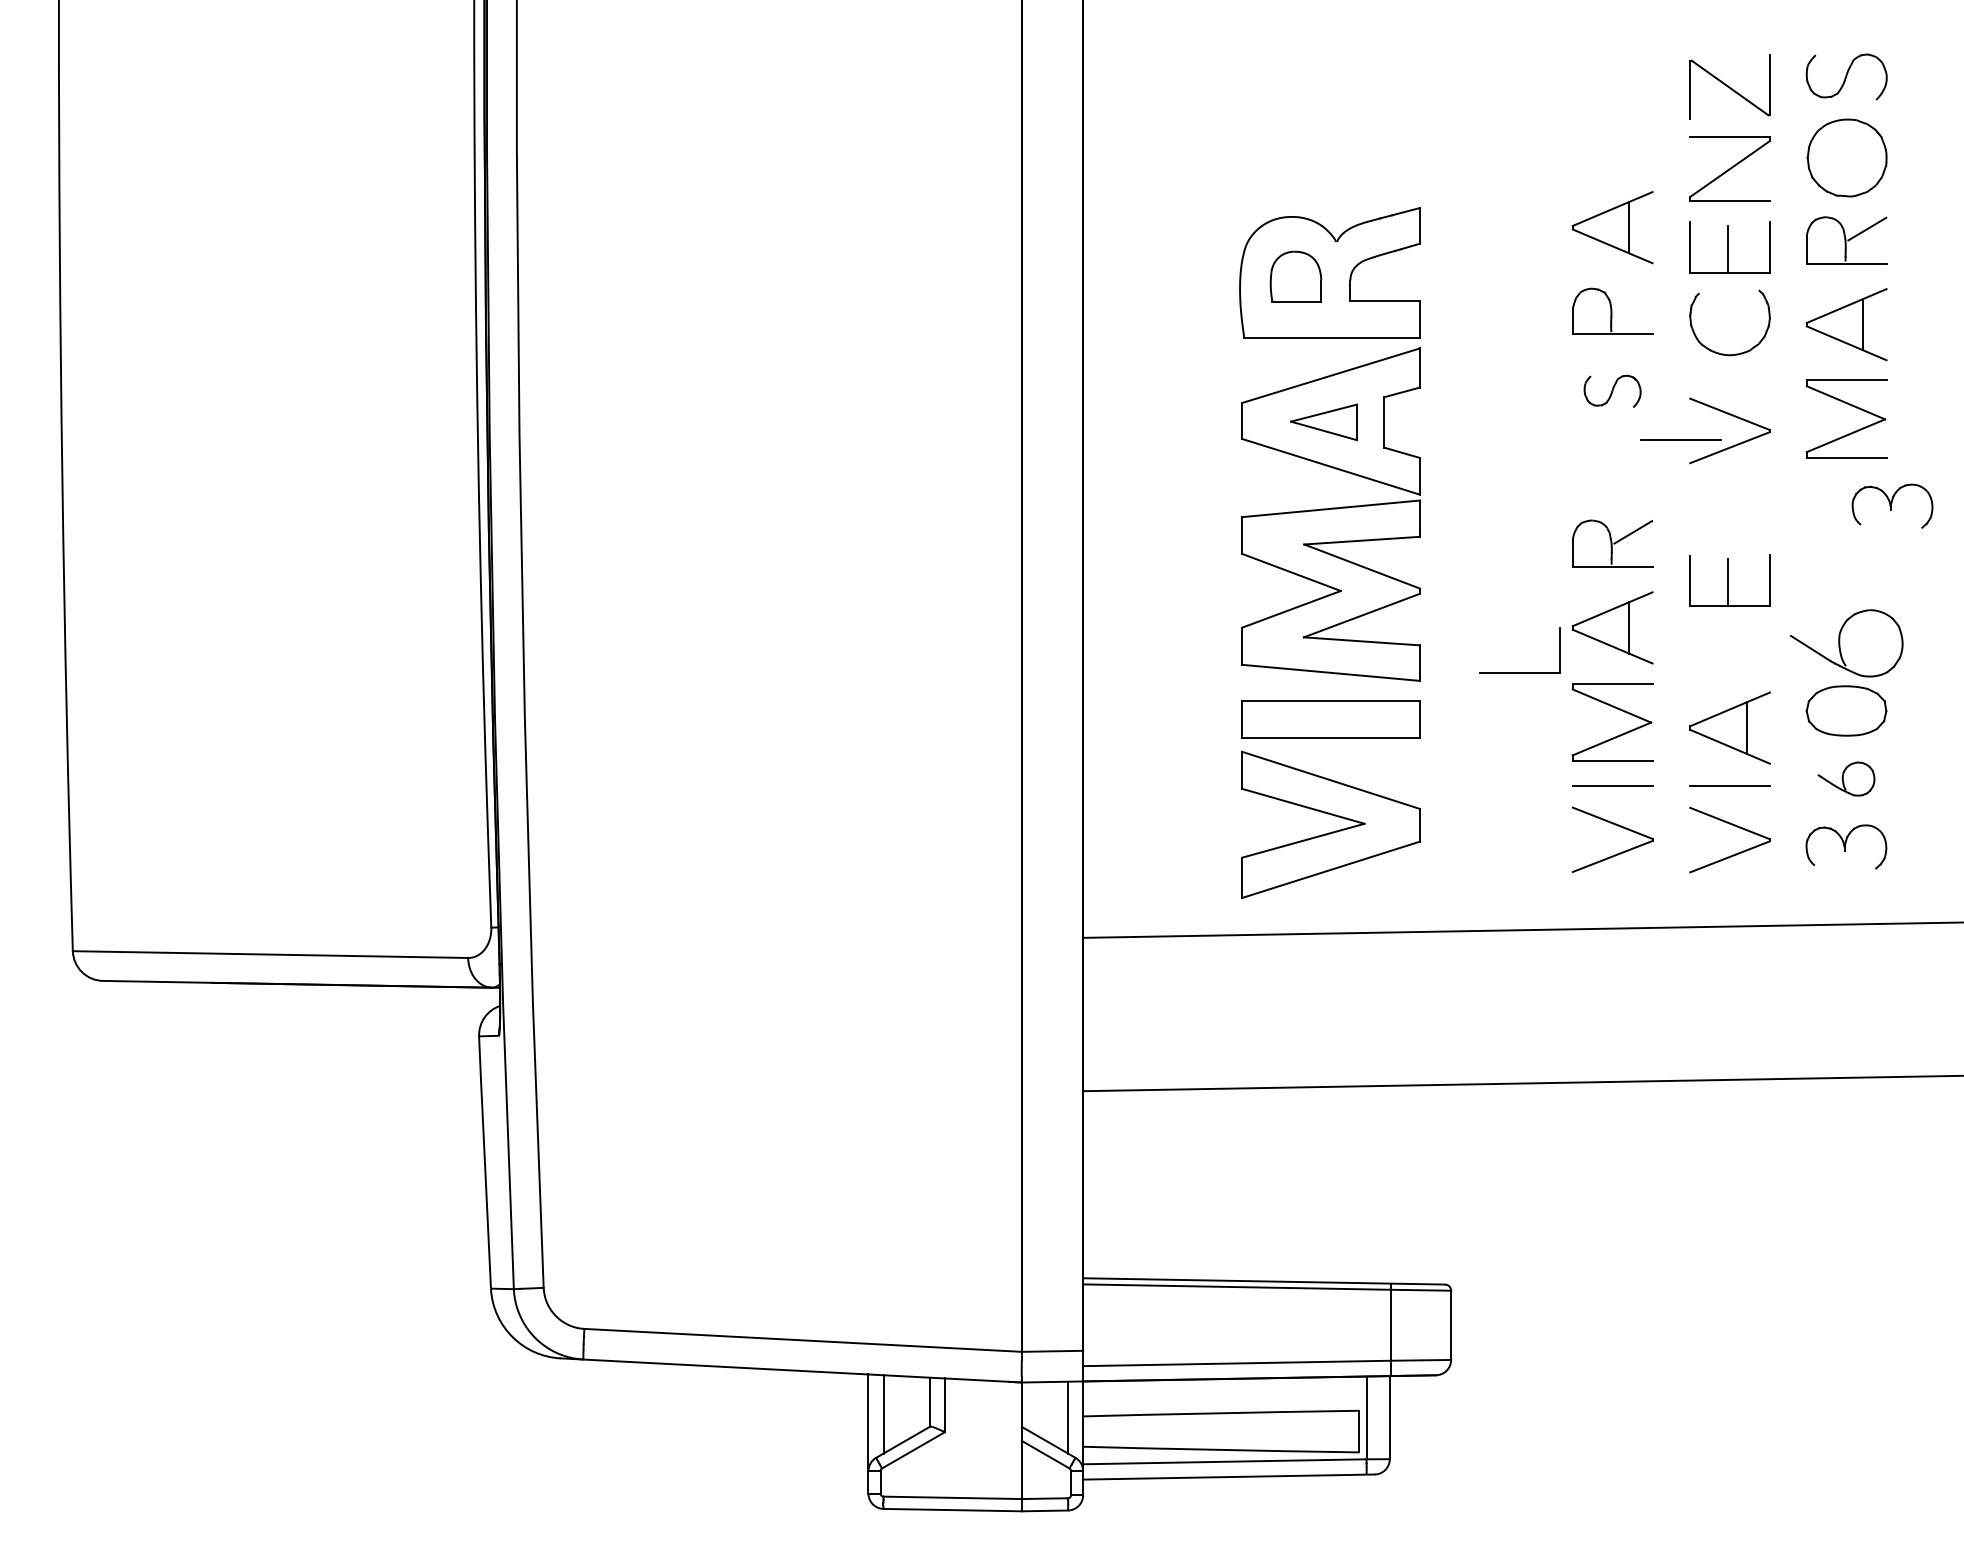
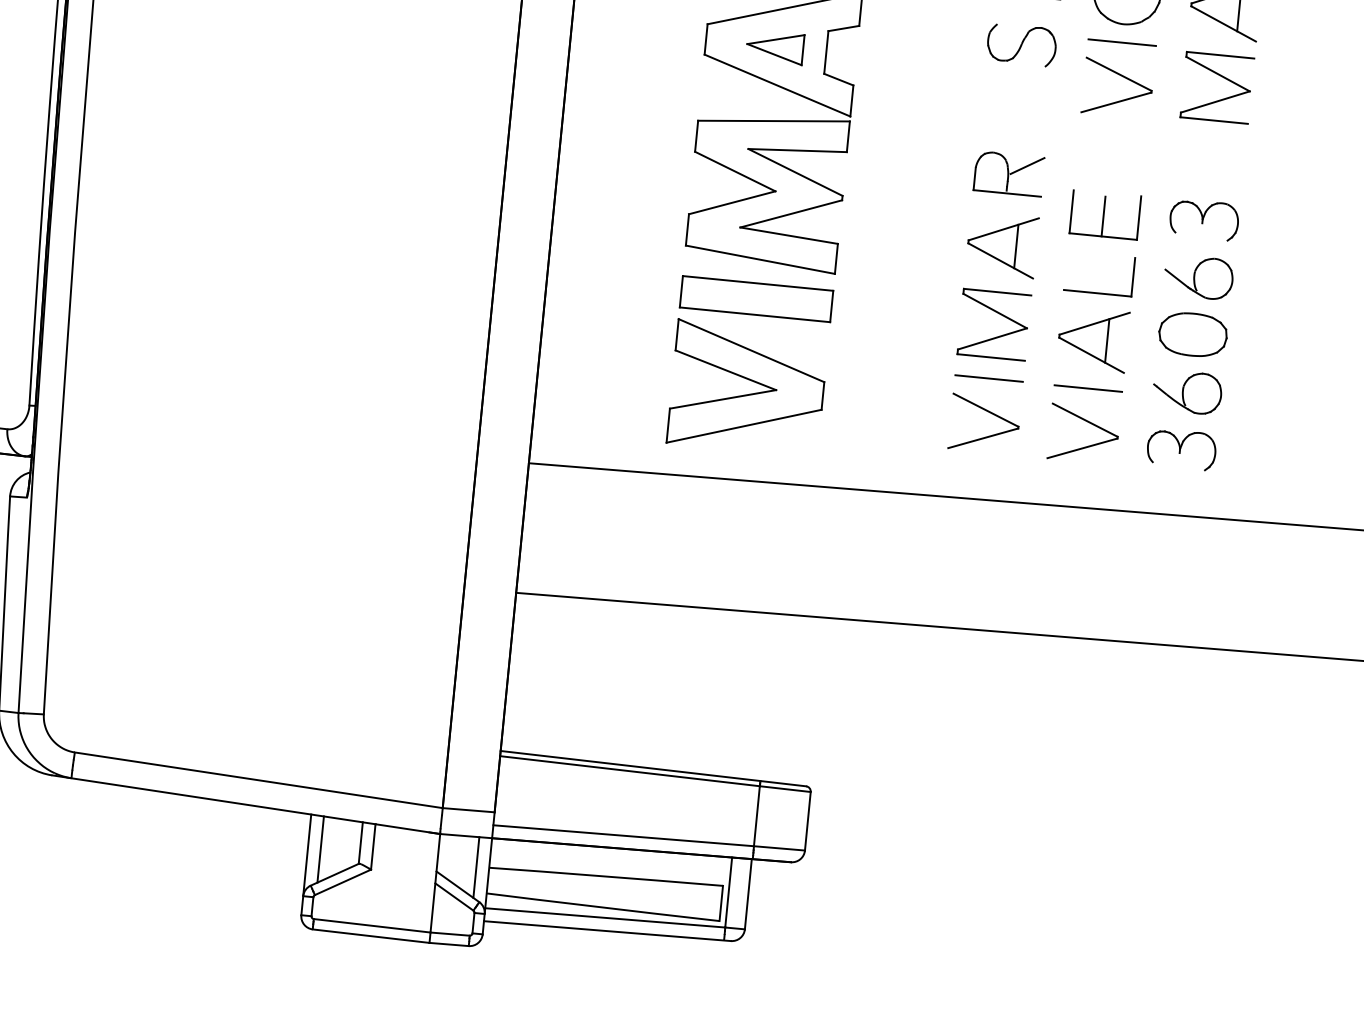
part: (1612, 391) -> (1021, 45), size x1.43
line: (1680, 439) -> (1121, 42), moved
part: (1892, 505) -> (1204, 219), moved
part: (1846, 642) -> (1198, 276), size x0.71
part: (1519, 672) -> (1097, 292), moved
part: (1846, 778) -> (1187, 391), size x1.43

